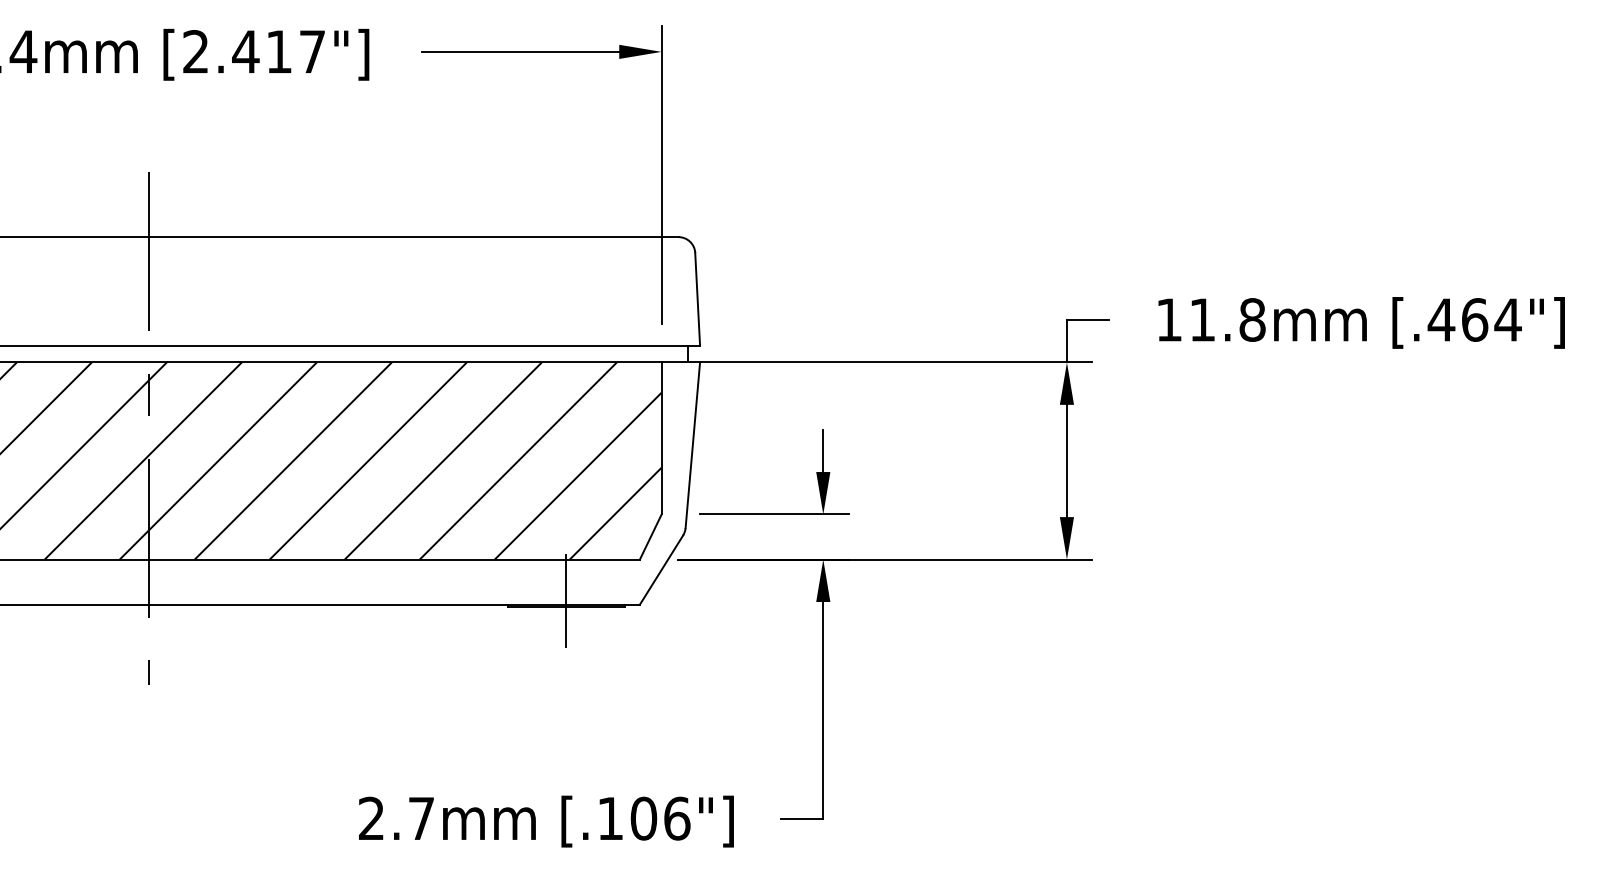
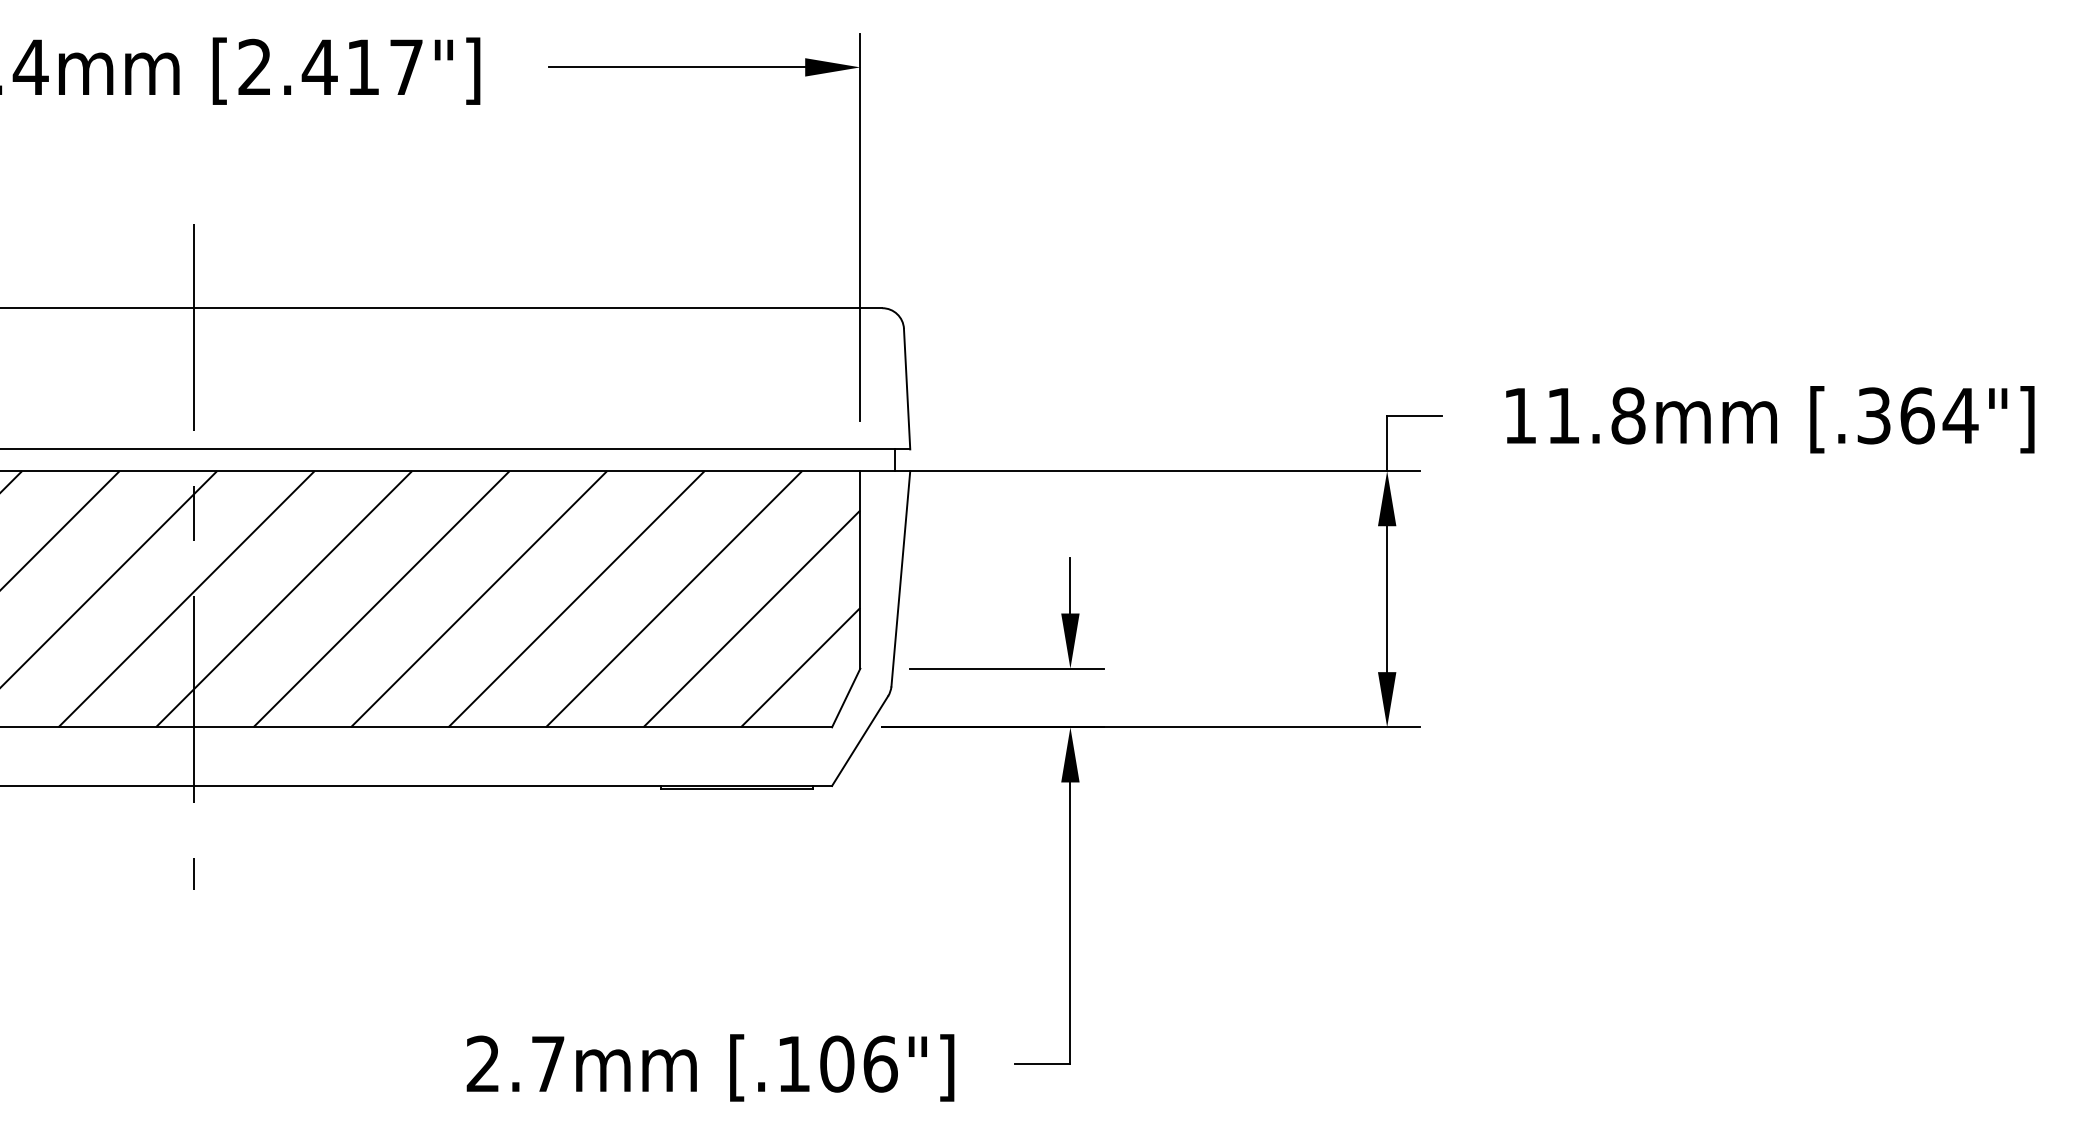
text: (1441, 319) -> (1874, 415), [.464"] -> [.364"]
line: (566, 601) -> (736, 781), removed

